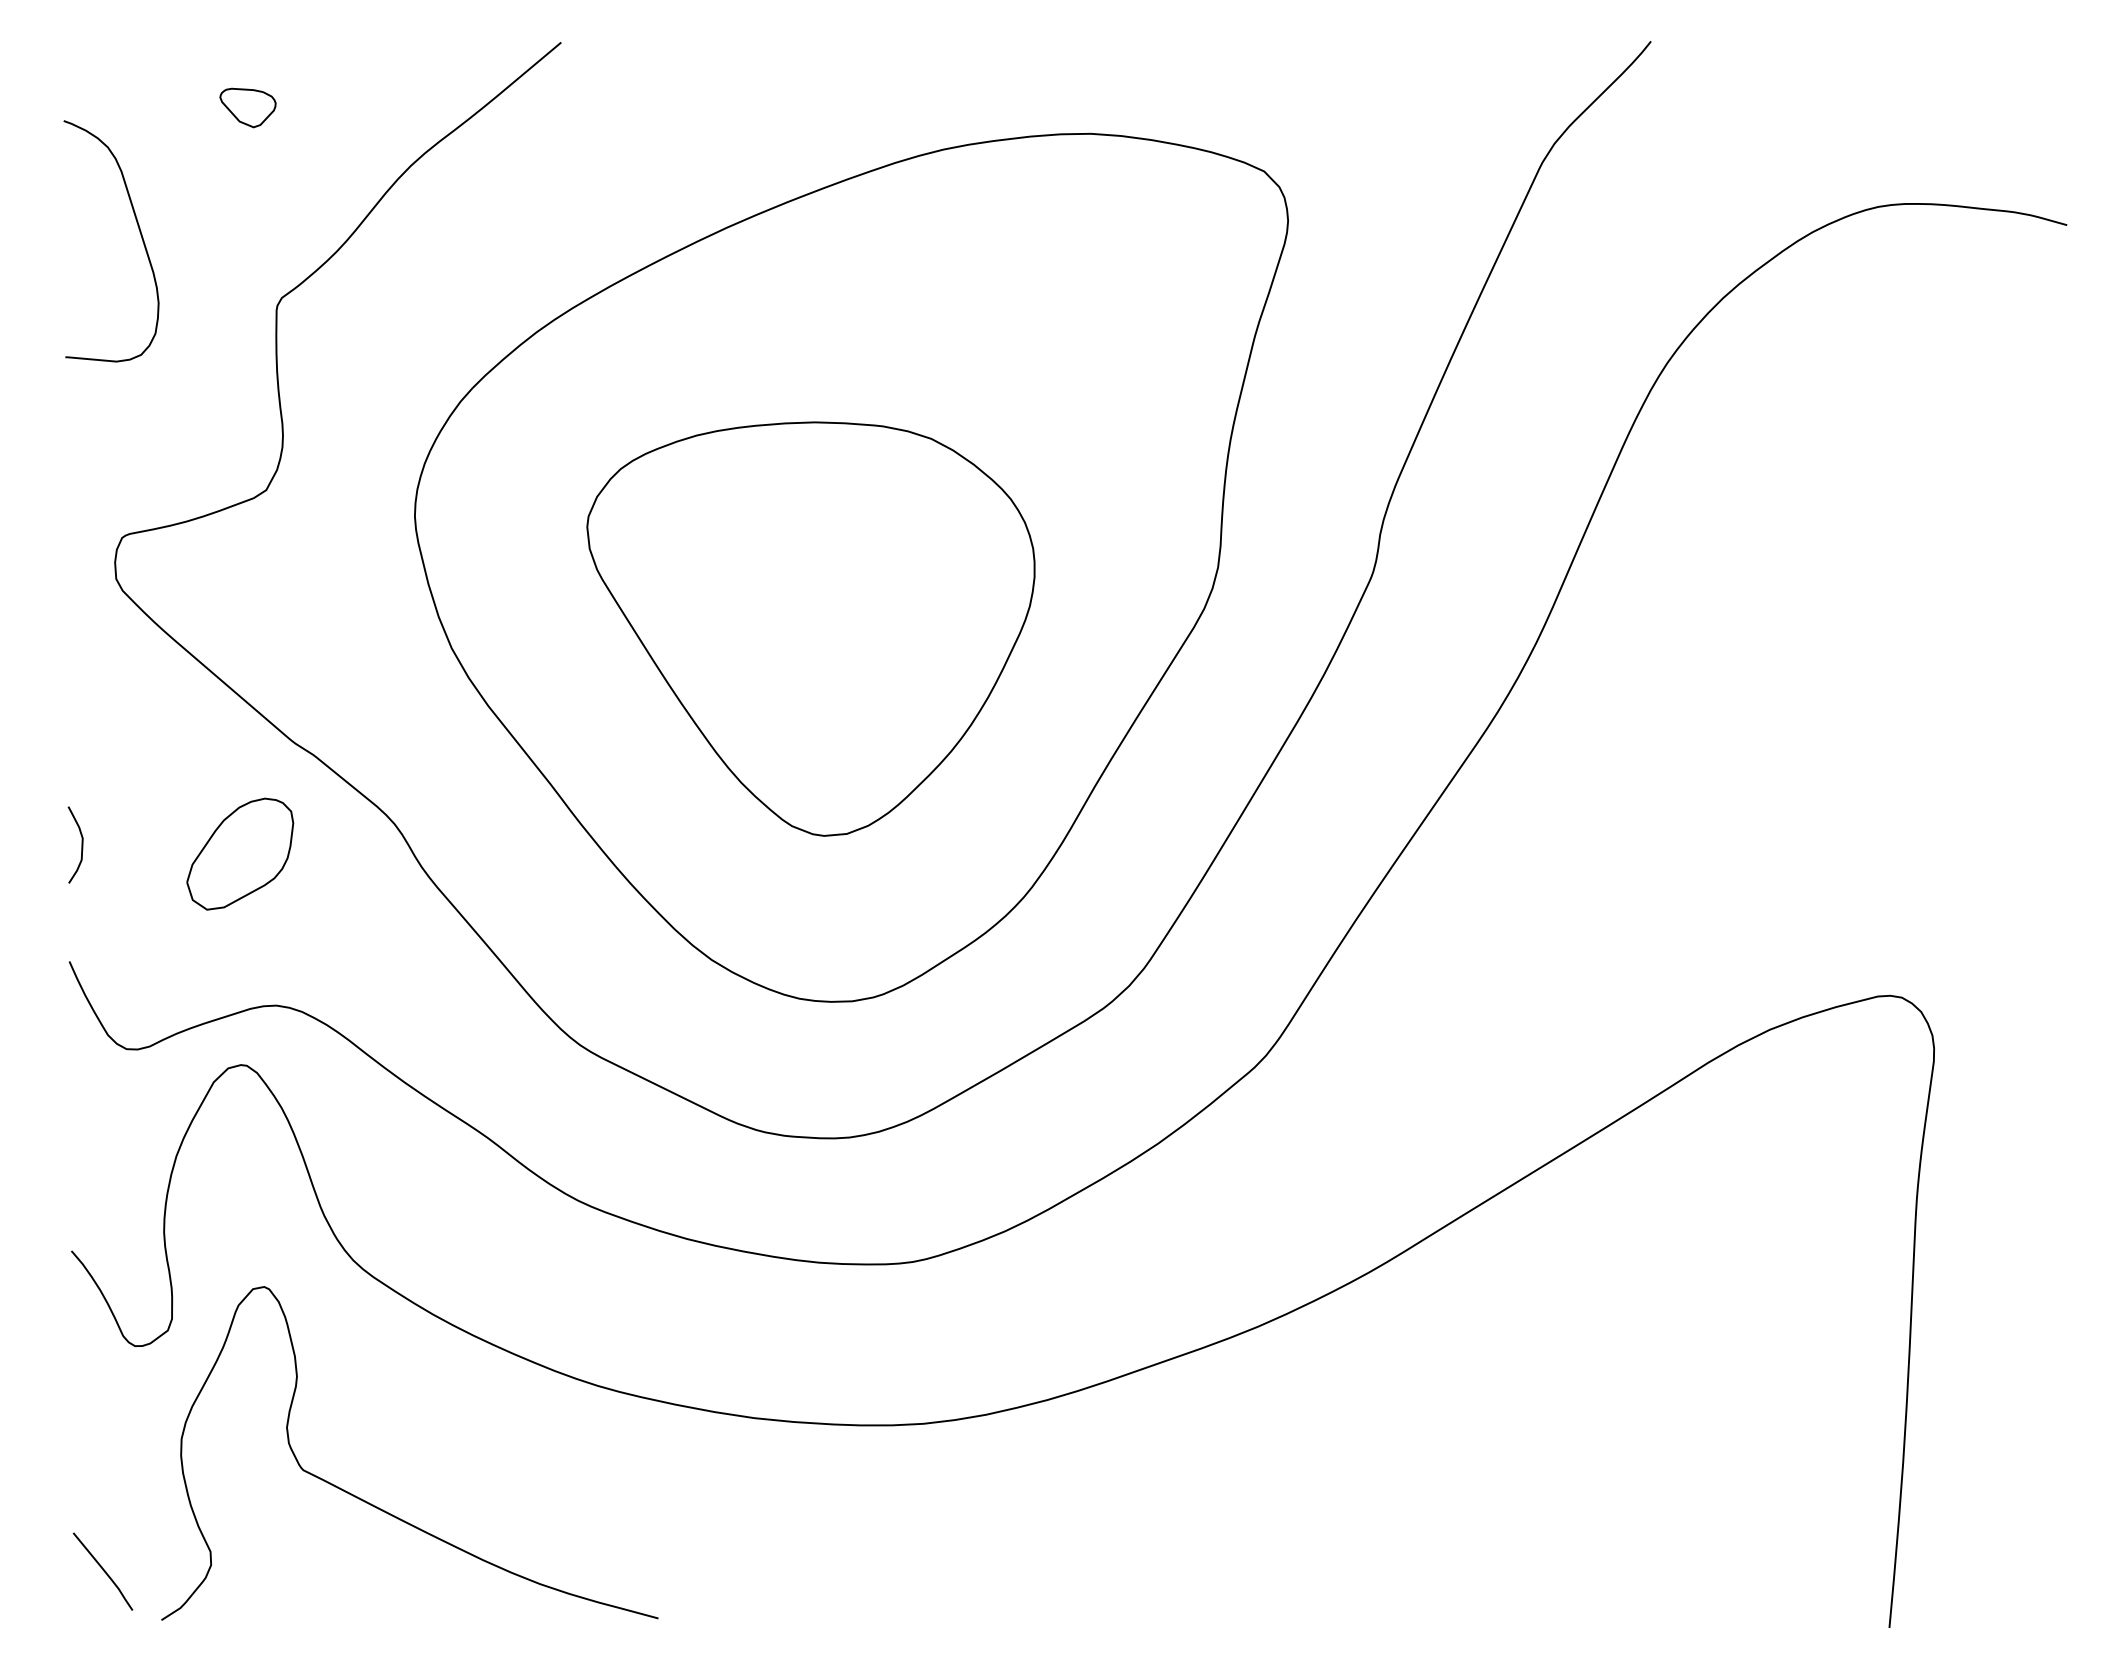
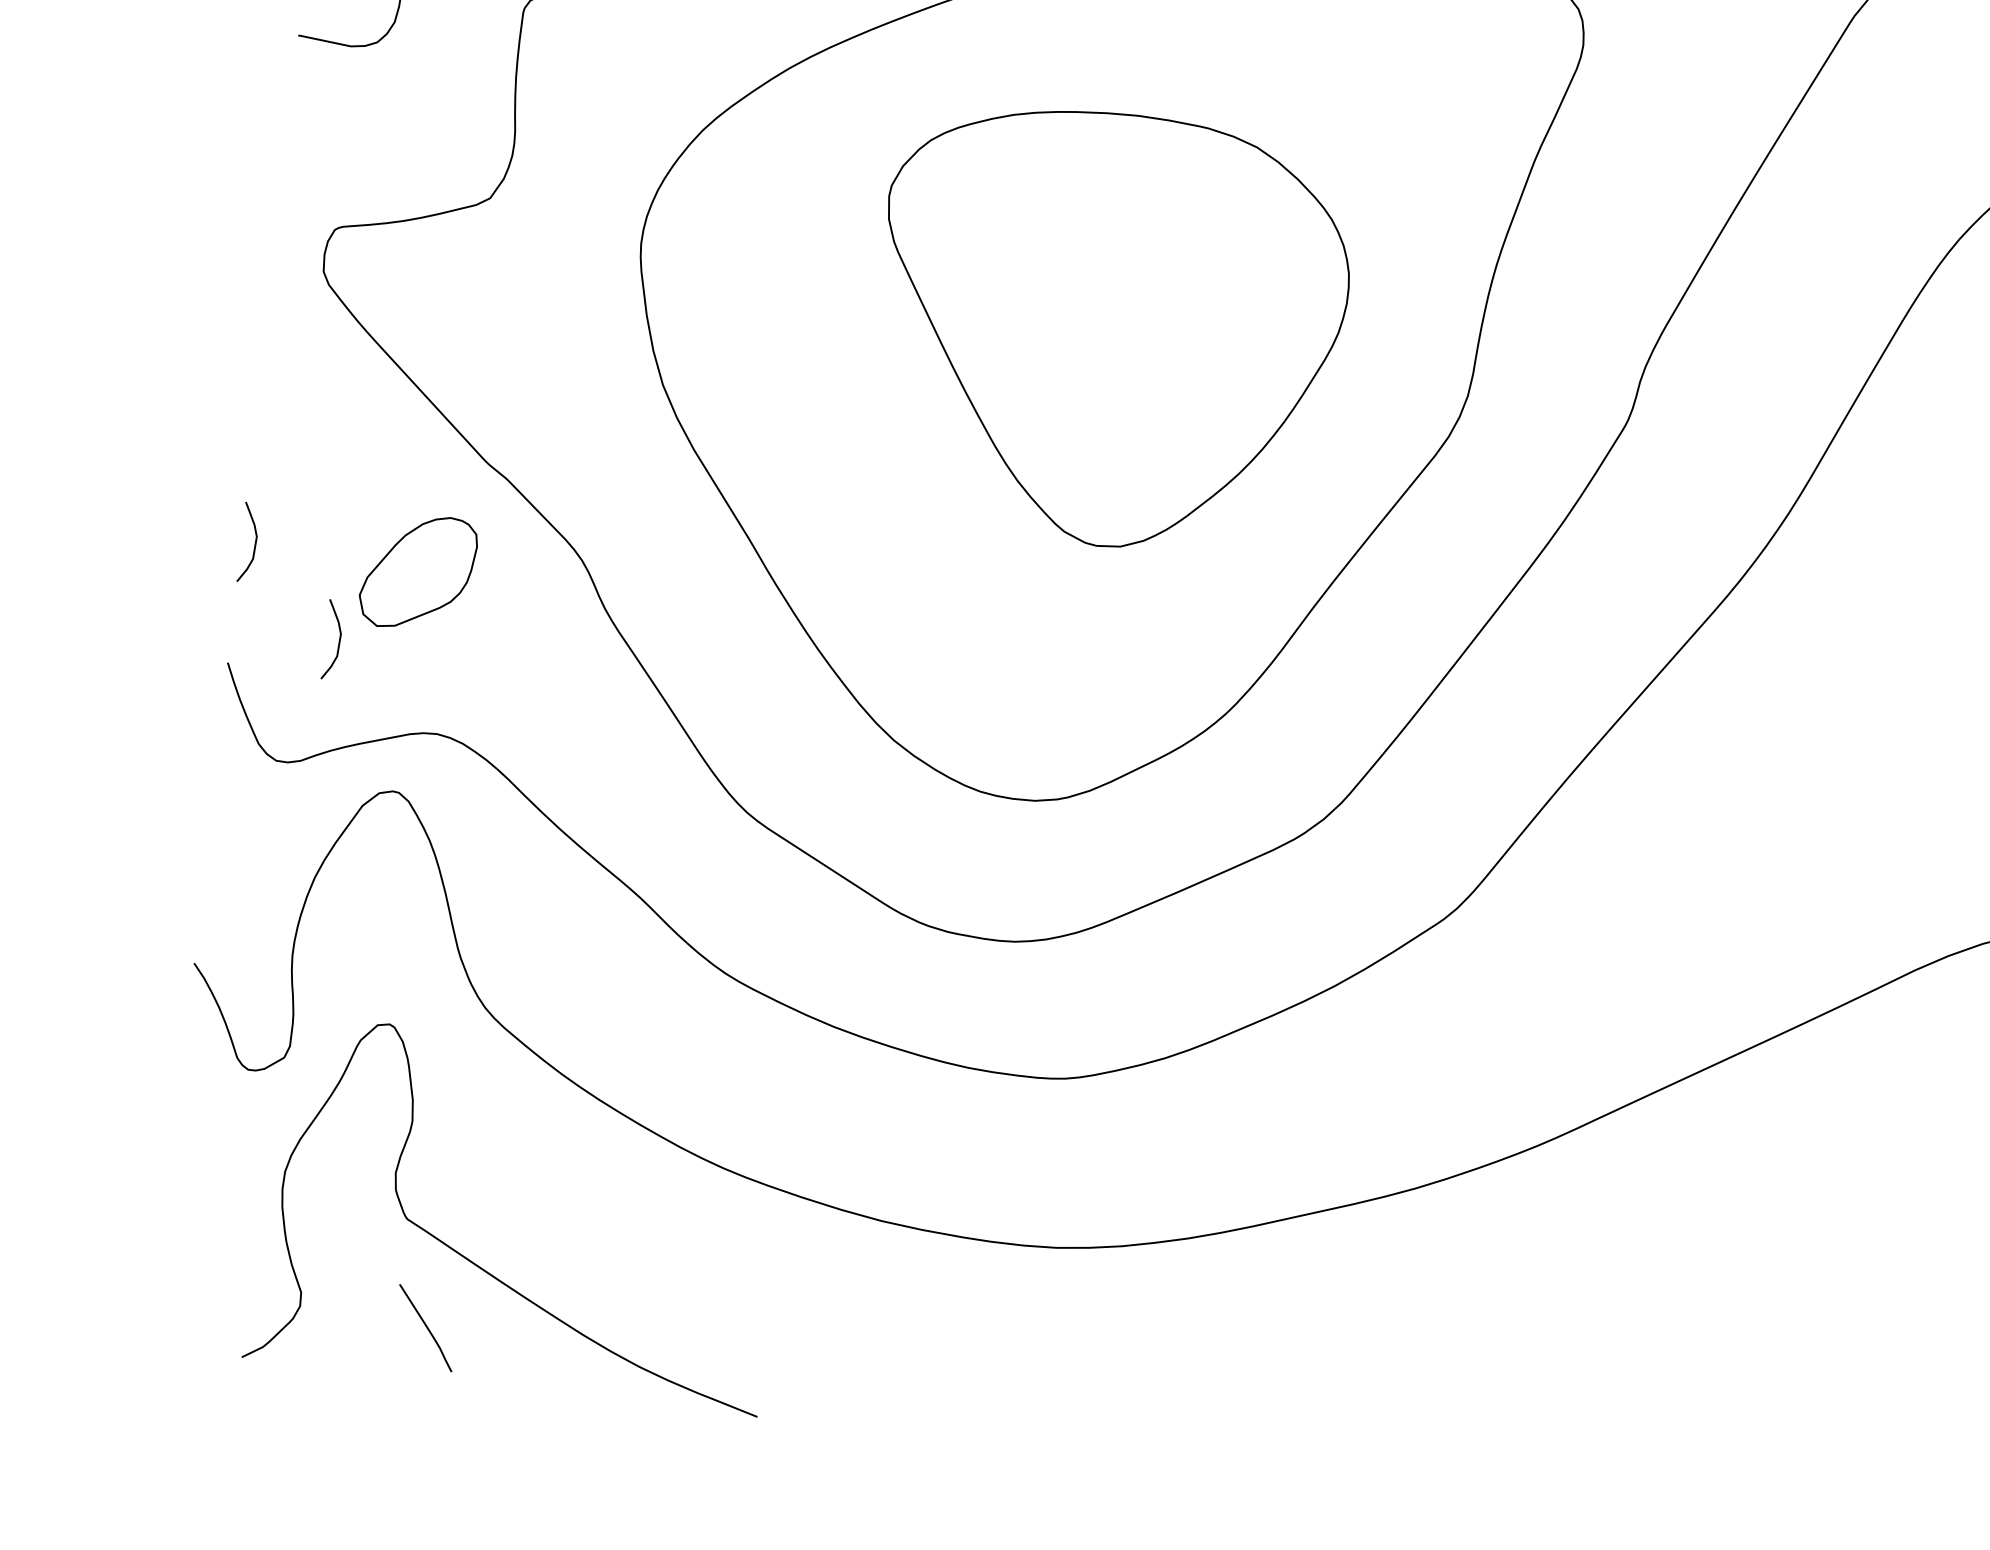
part: (810, 628) -> (1108, 329), moved
curve: (172, 927) -> (338, 640), added
curve: (102, 1570) -> (425, 1326), moved

